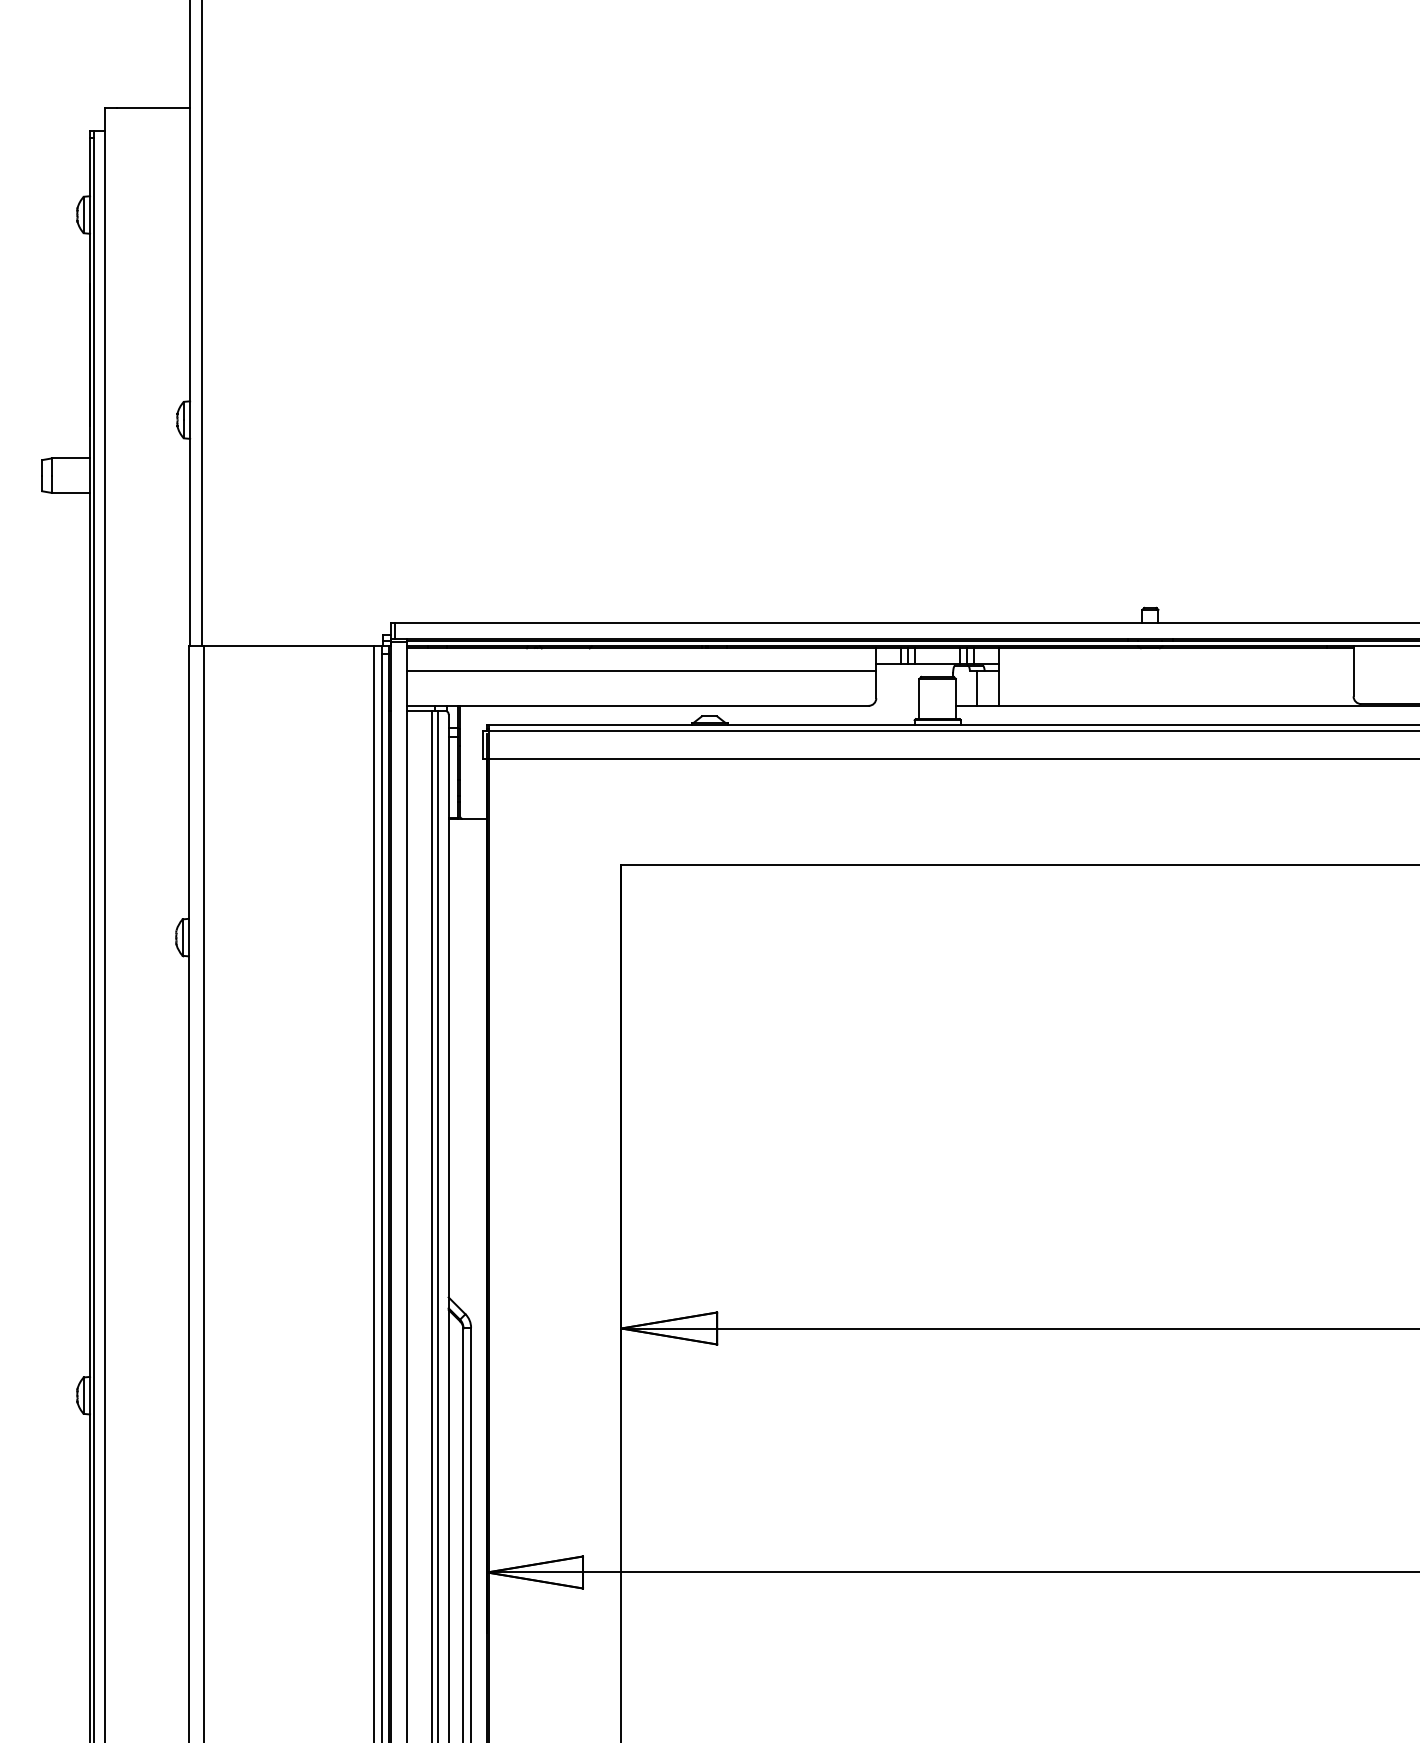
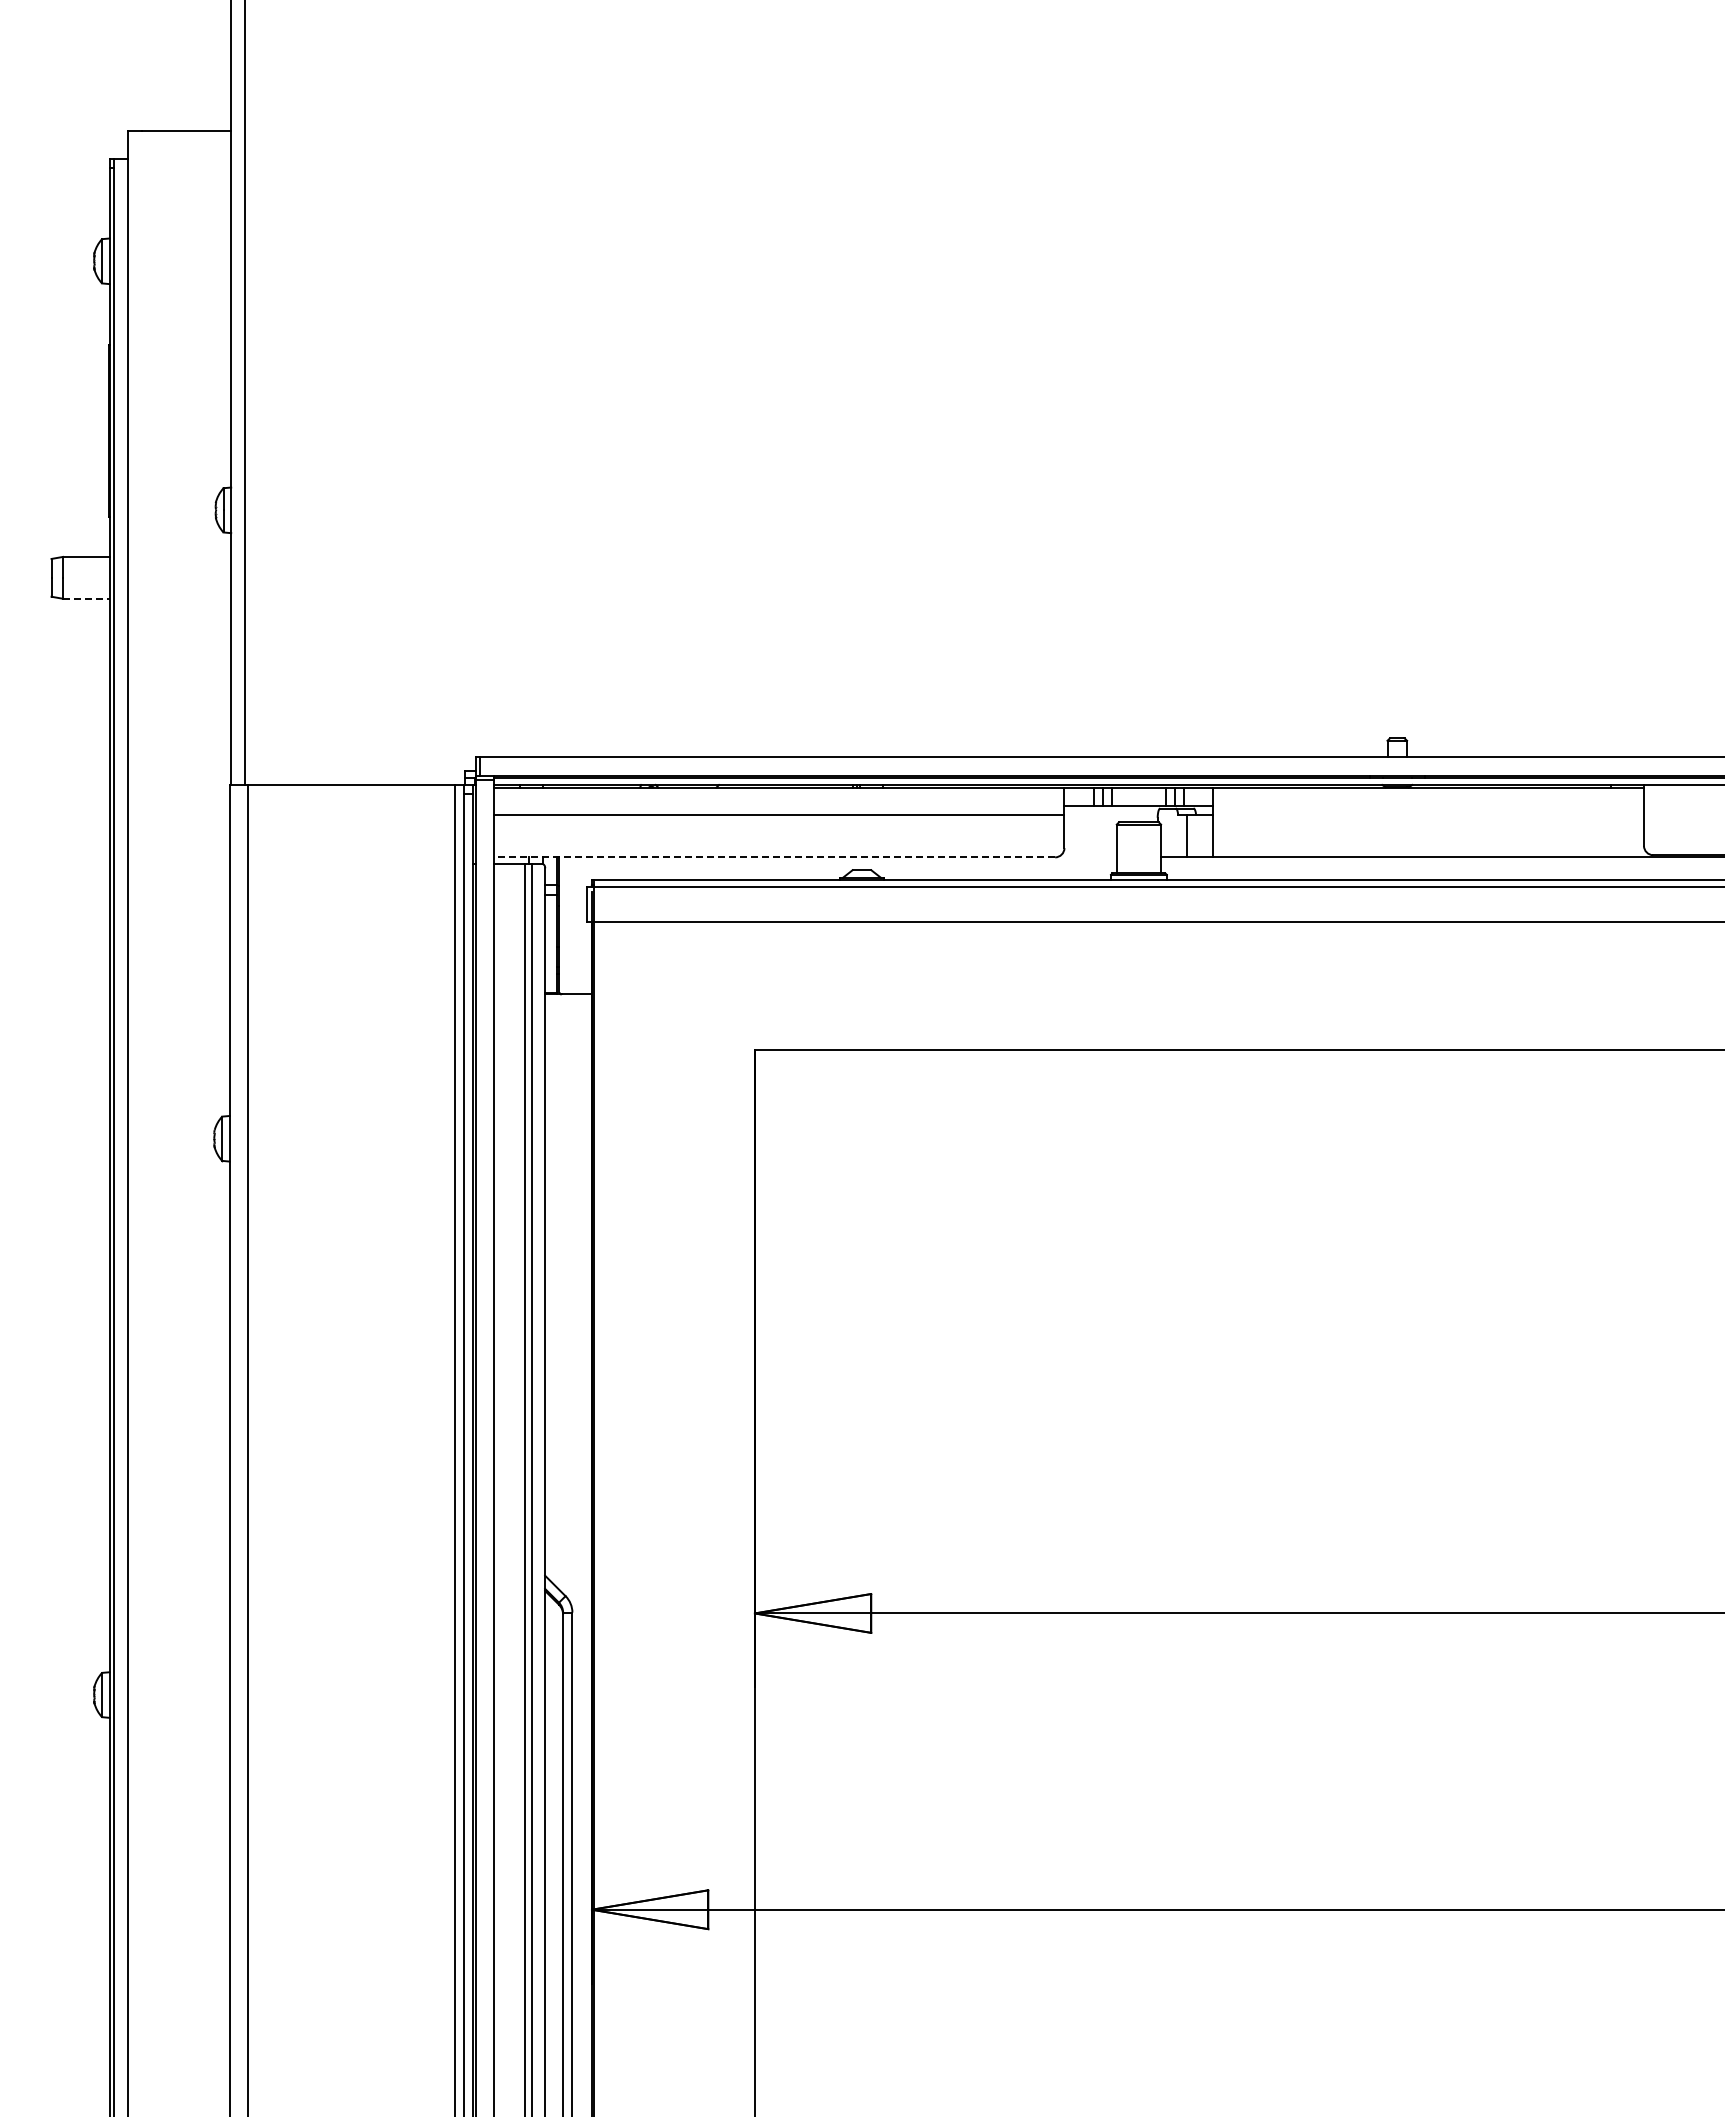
line: (70, 492) -> (86, 598), solid -> dashed
line: (637, 705) -> (774, 857), solid -> dashed

